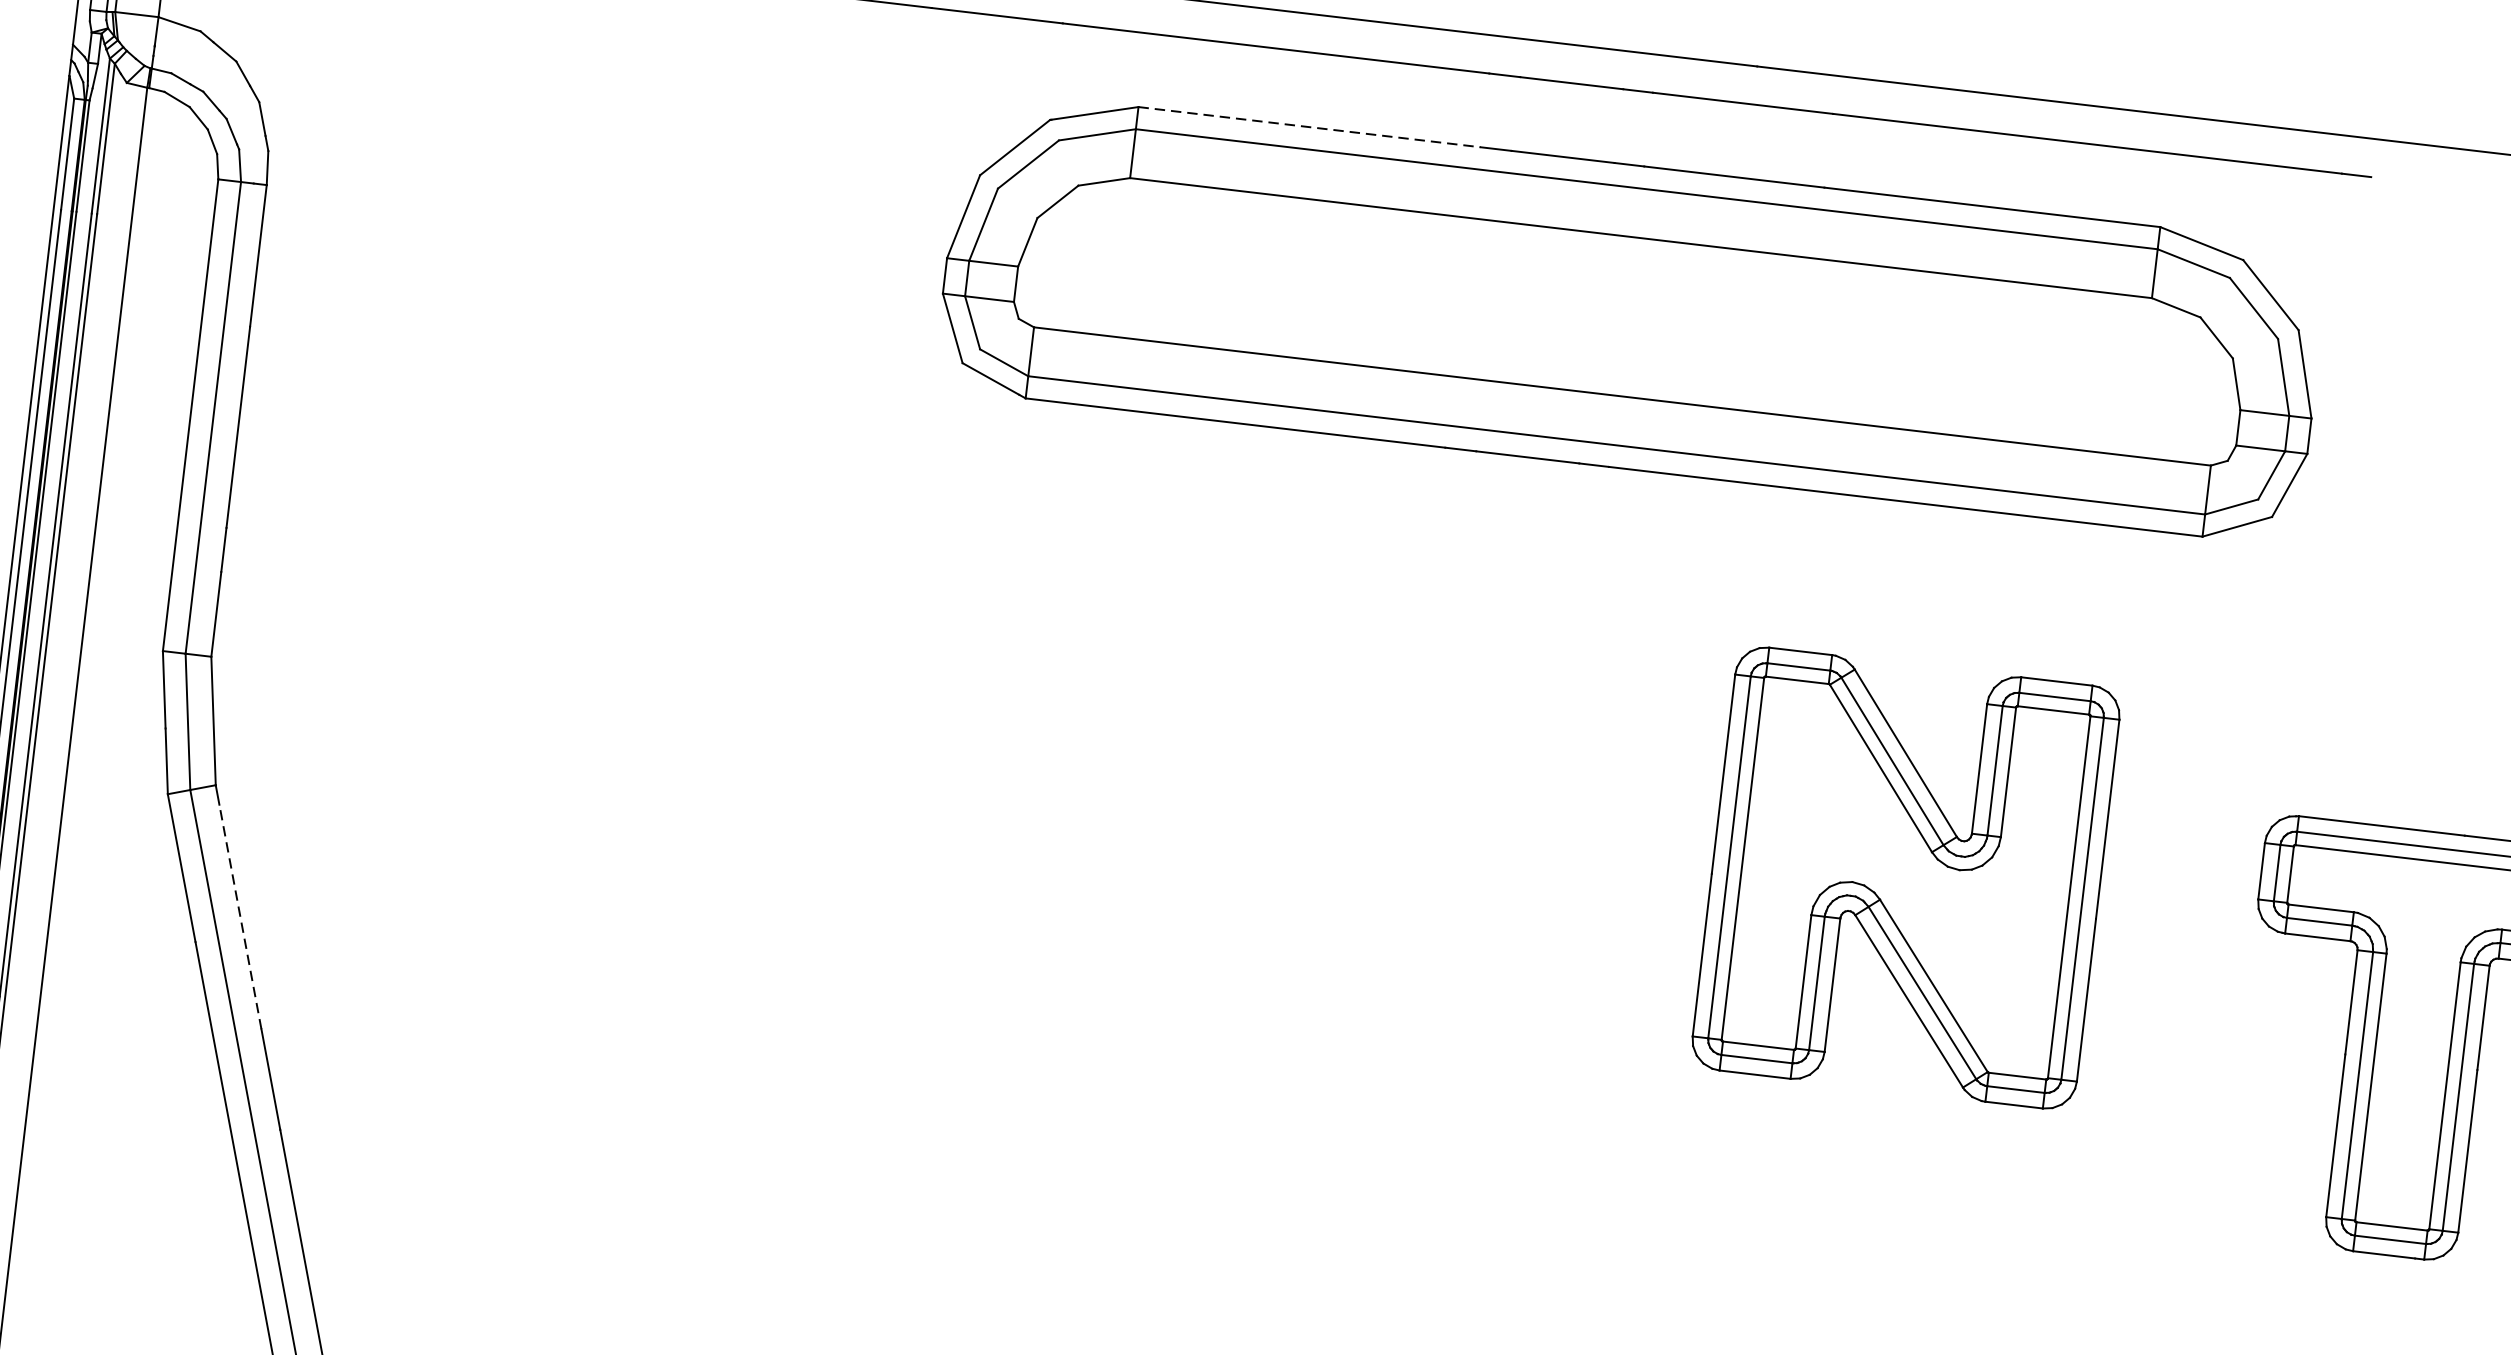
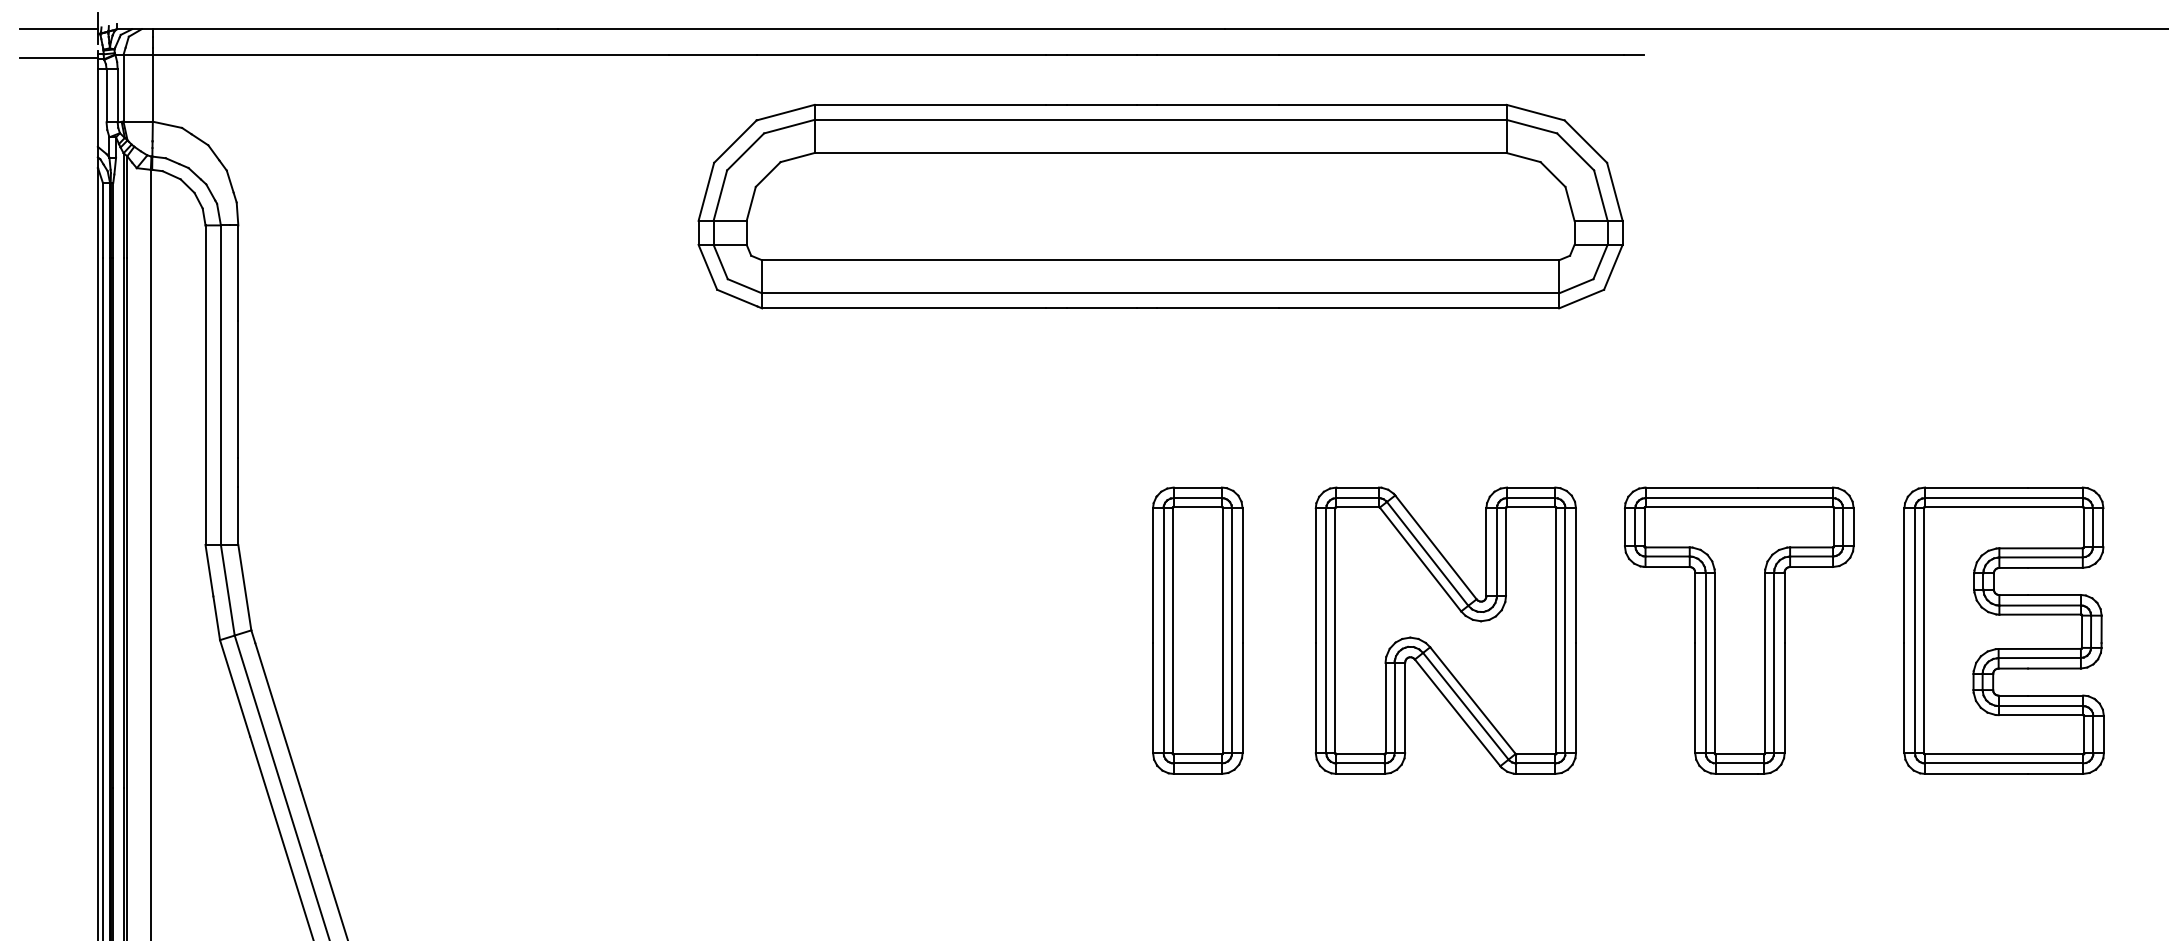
line: (1309, 126) -> (930, 104), dashed -> solid
part: (1905, 877) -> (1445, 630), moved
line: (240, 917) -> (278, 716), dashed -> solid
part: (1612, 949) -> (1197, 630), added

